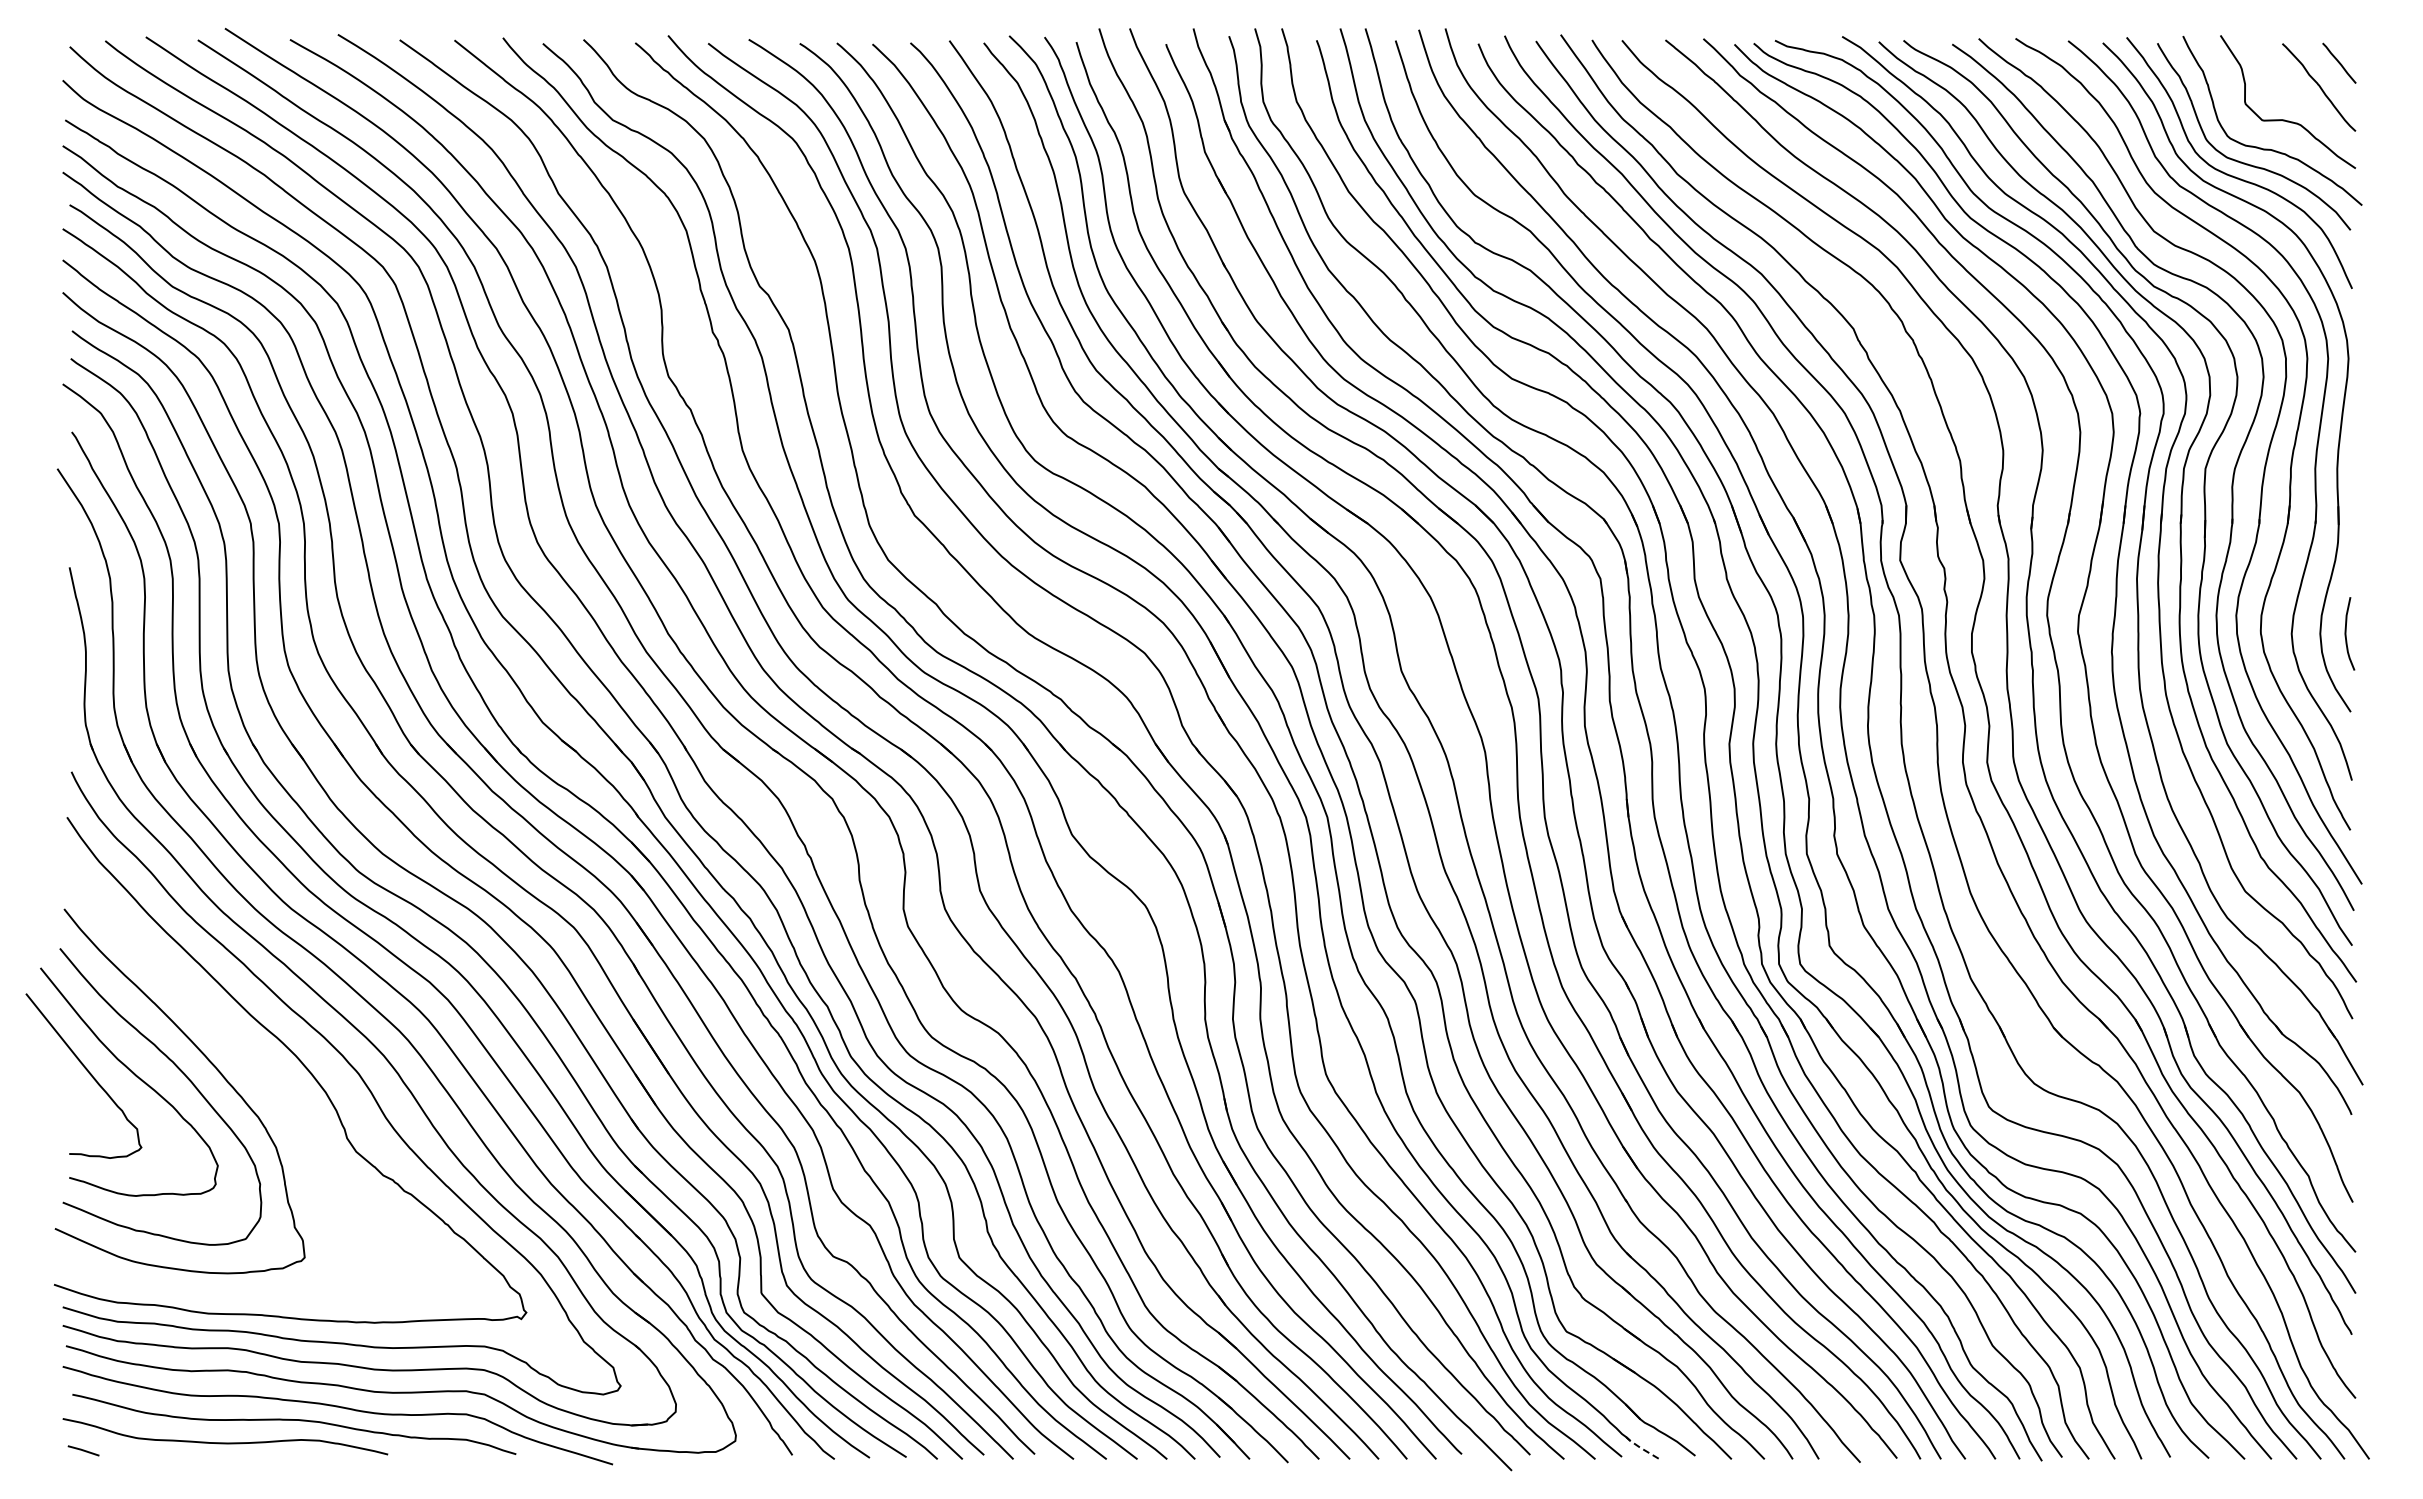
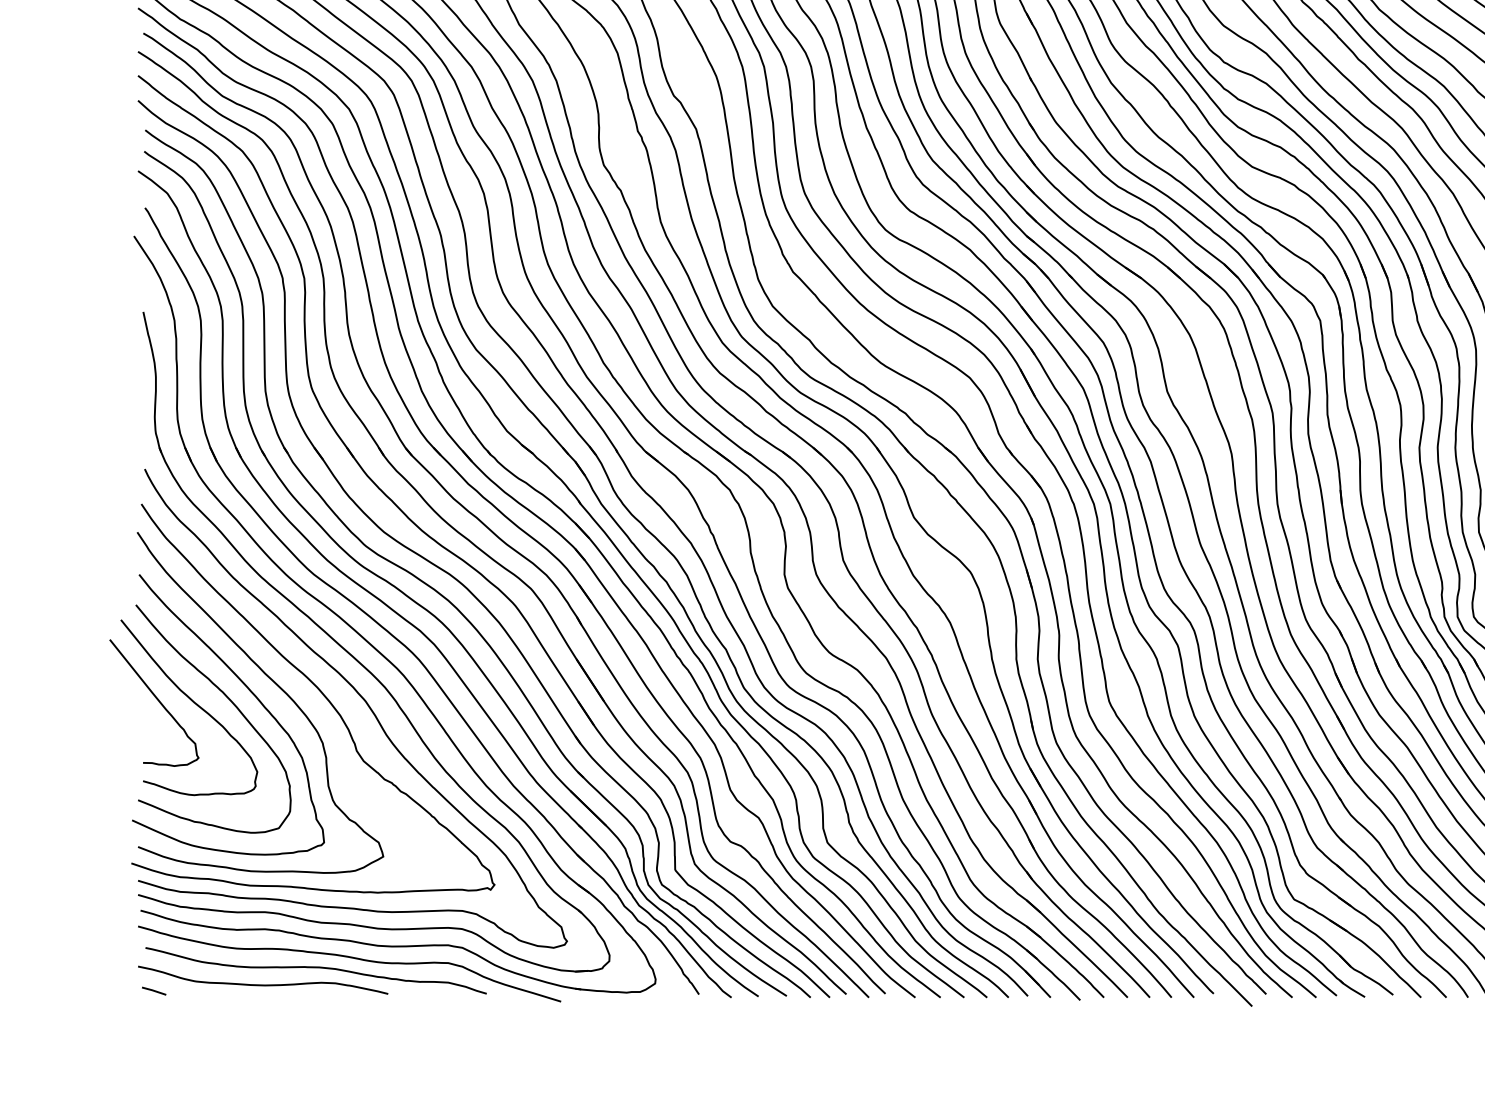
curve: (243, 1053) -> (277, 685), added
line: (1641, 1448) -> (1351, 989), dashed -> solid

